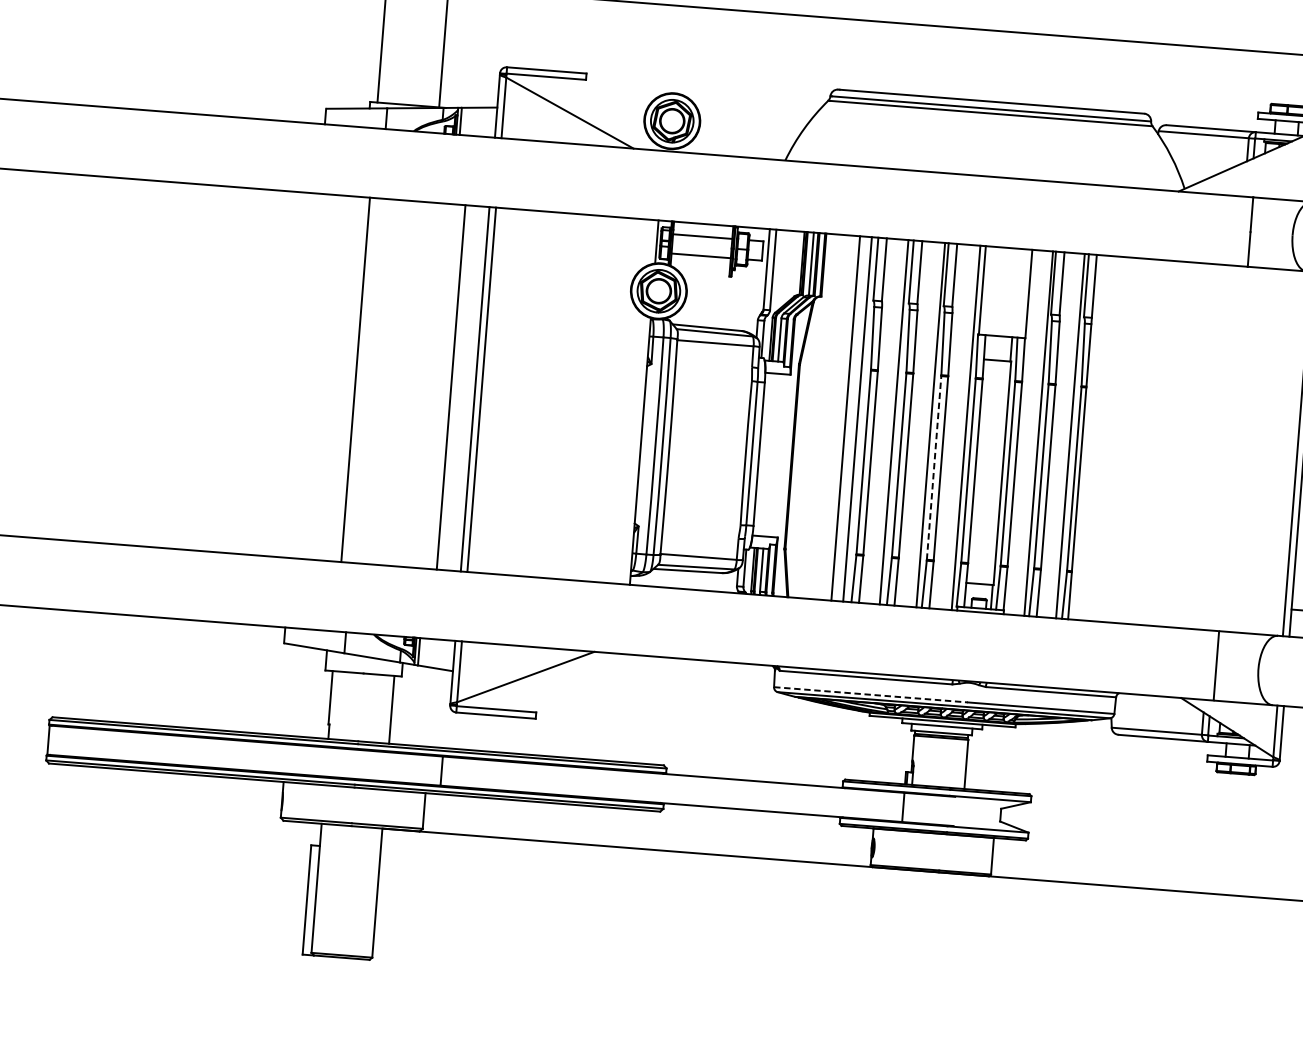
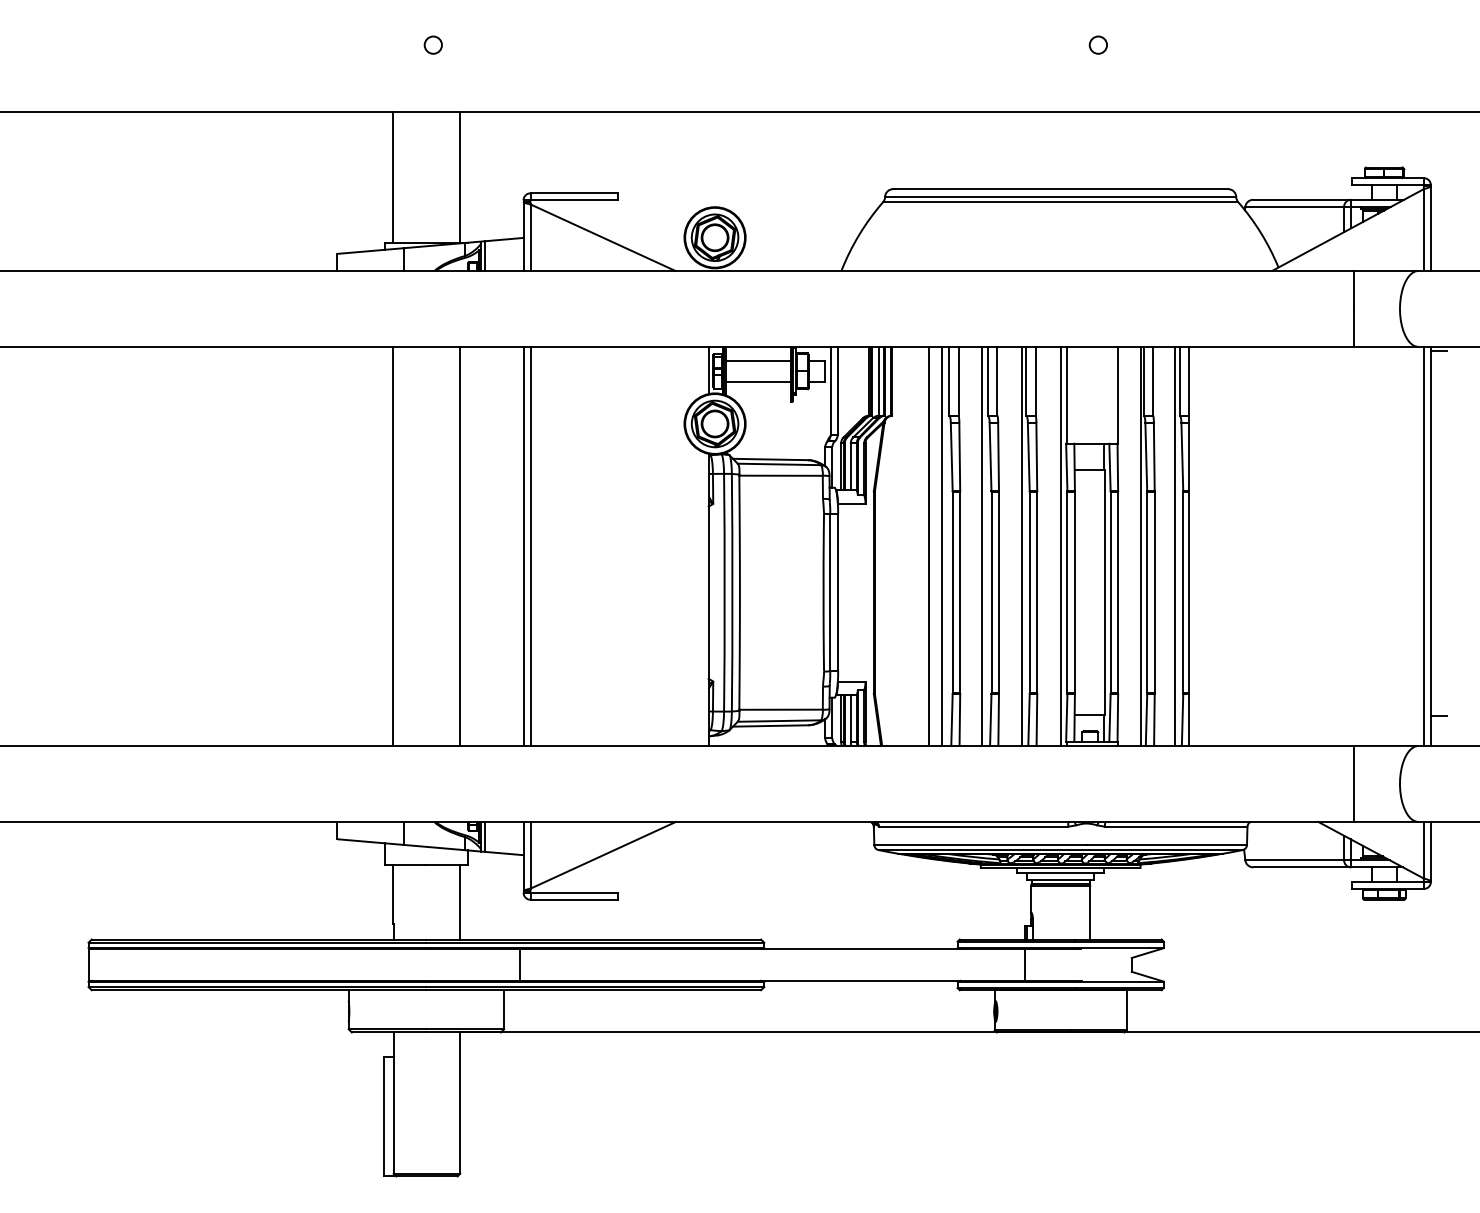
line: (451, 386) -> (460, 545), moved
line: (933, 467) -> (1029, 592), dashed -> solid
line: (870, 695) -> (980, 845), dashed -> solid

